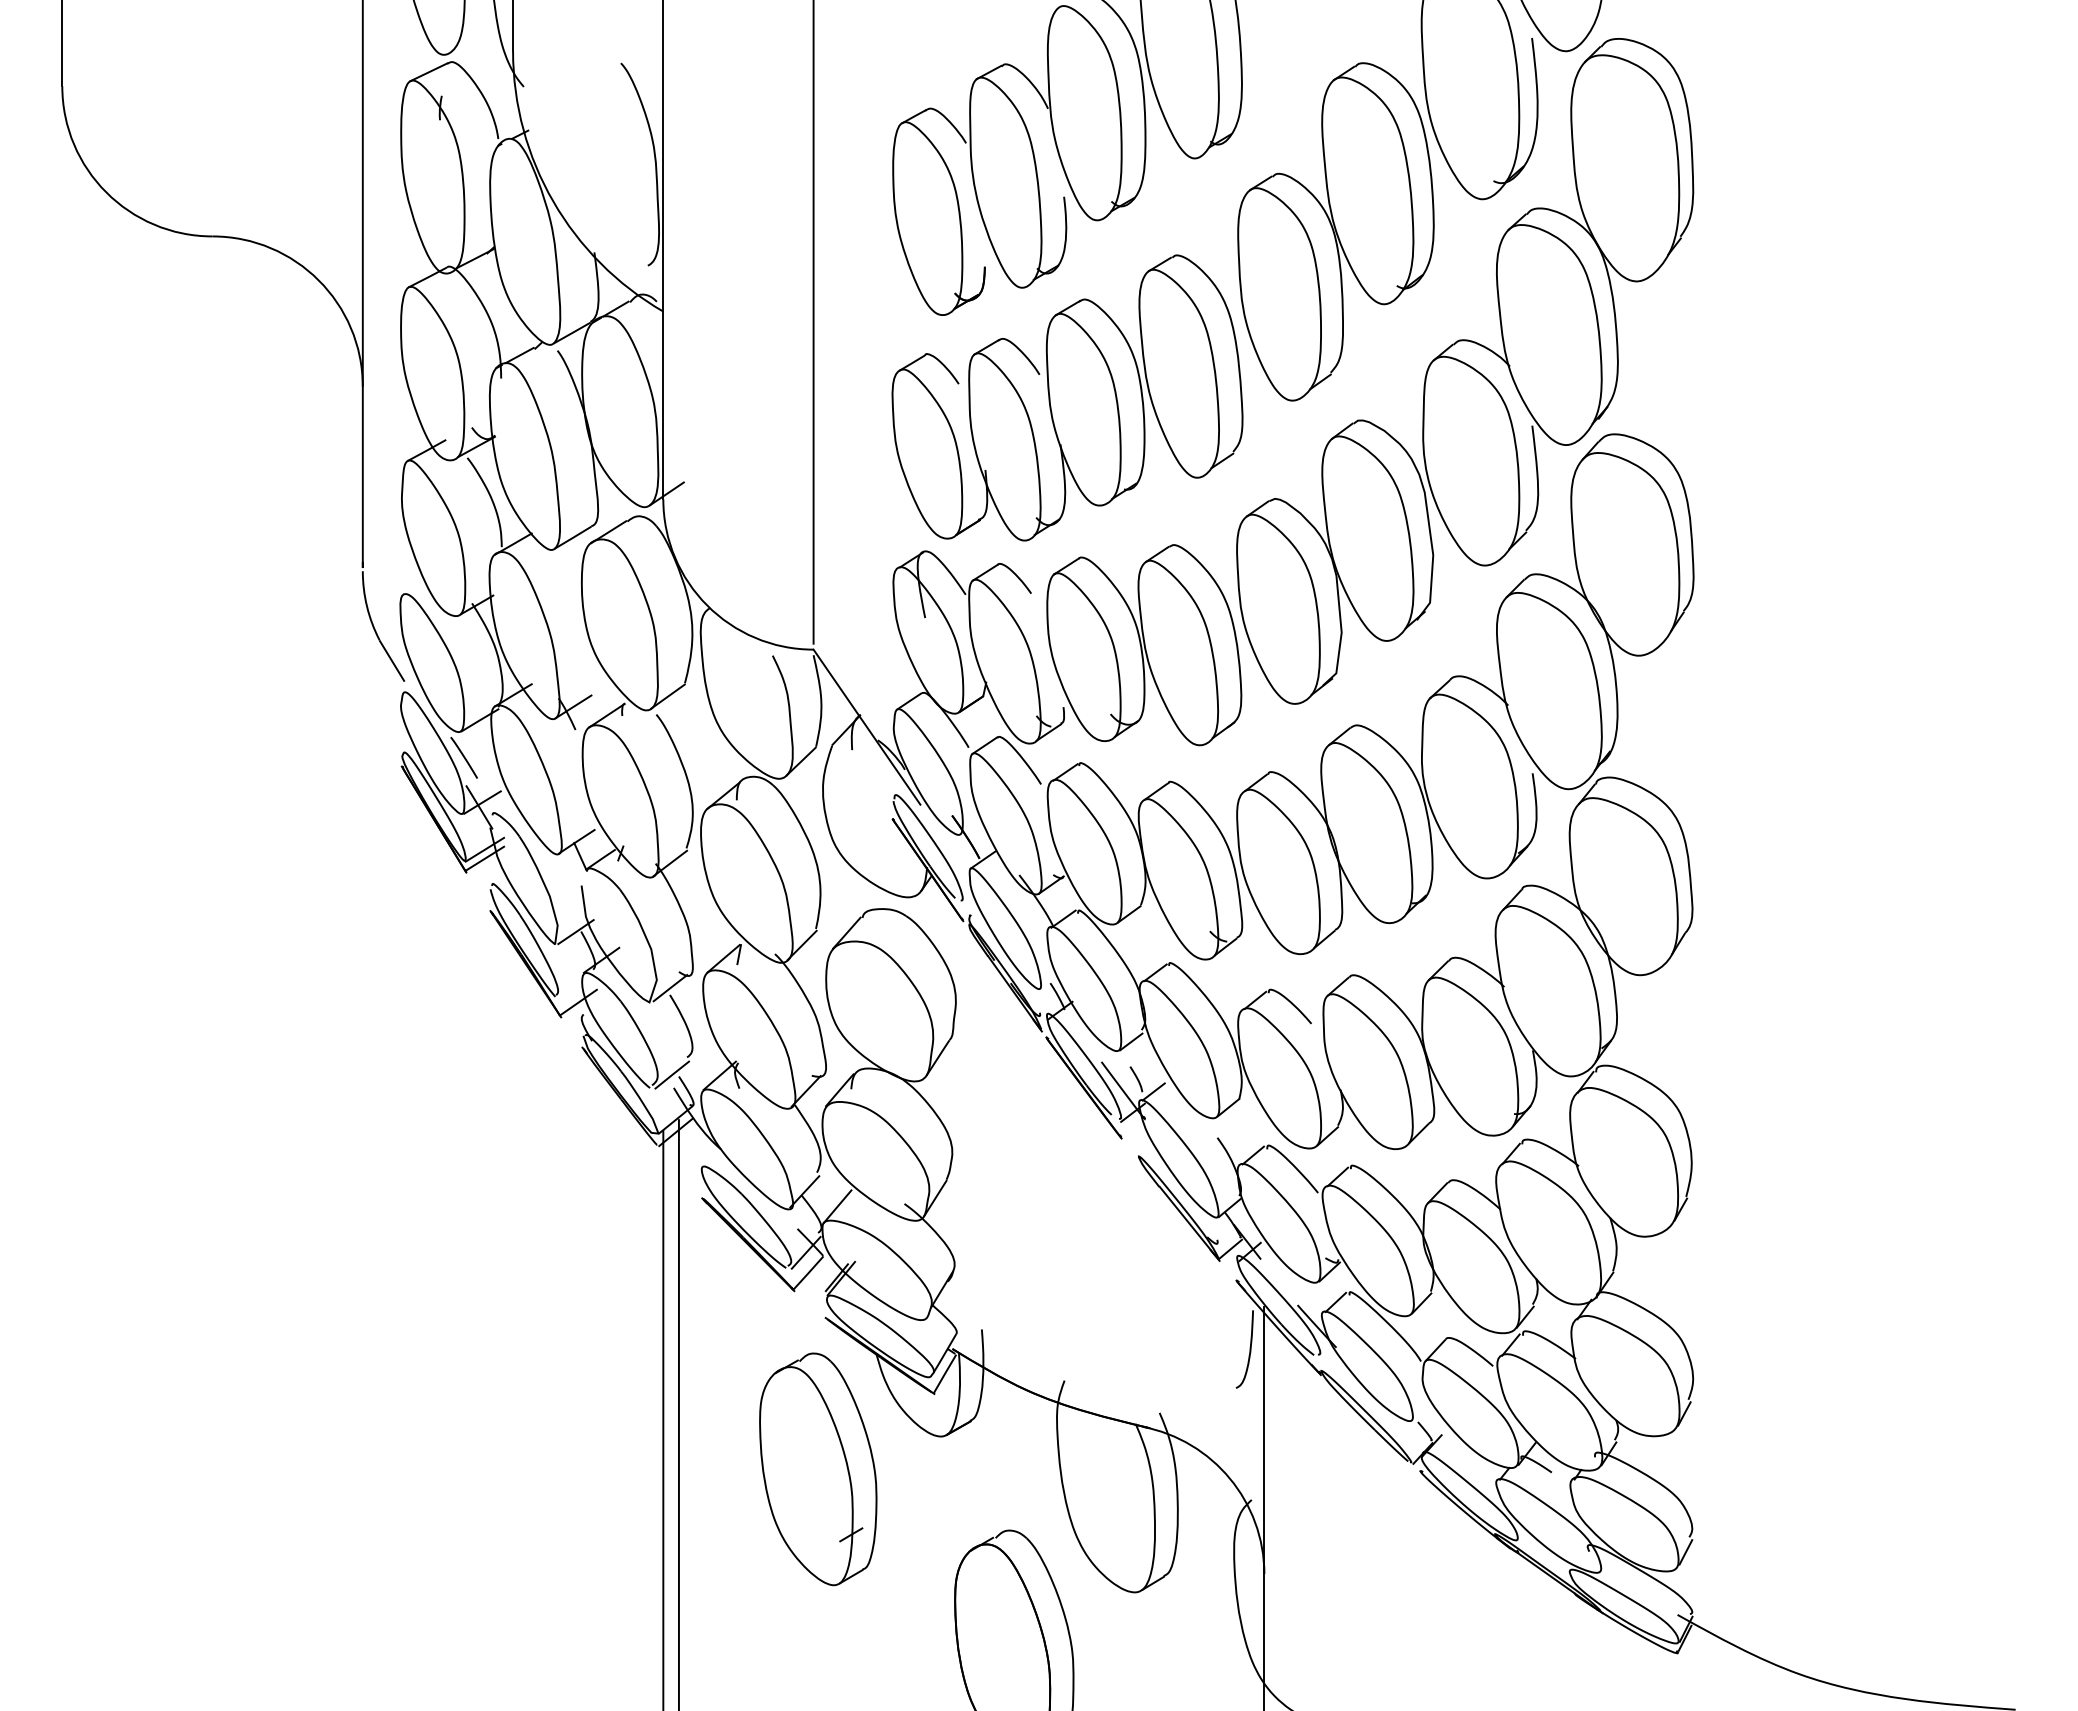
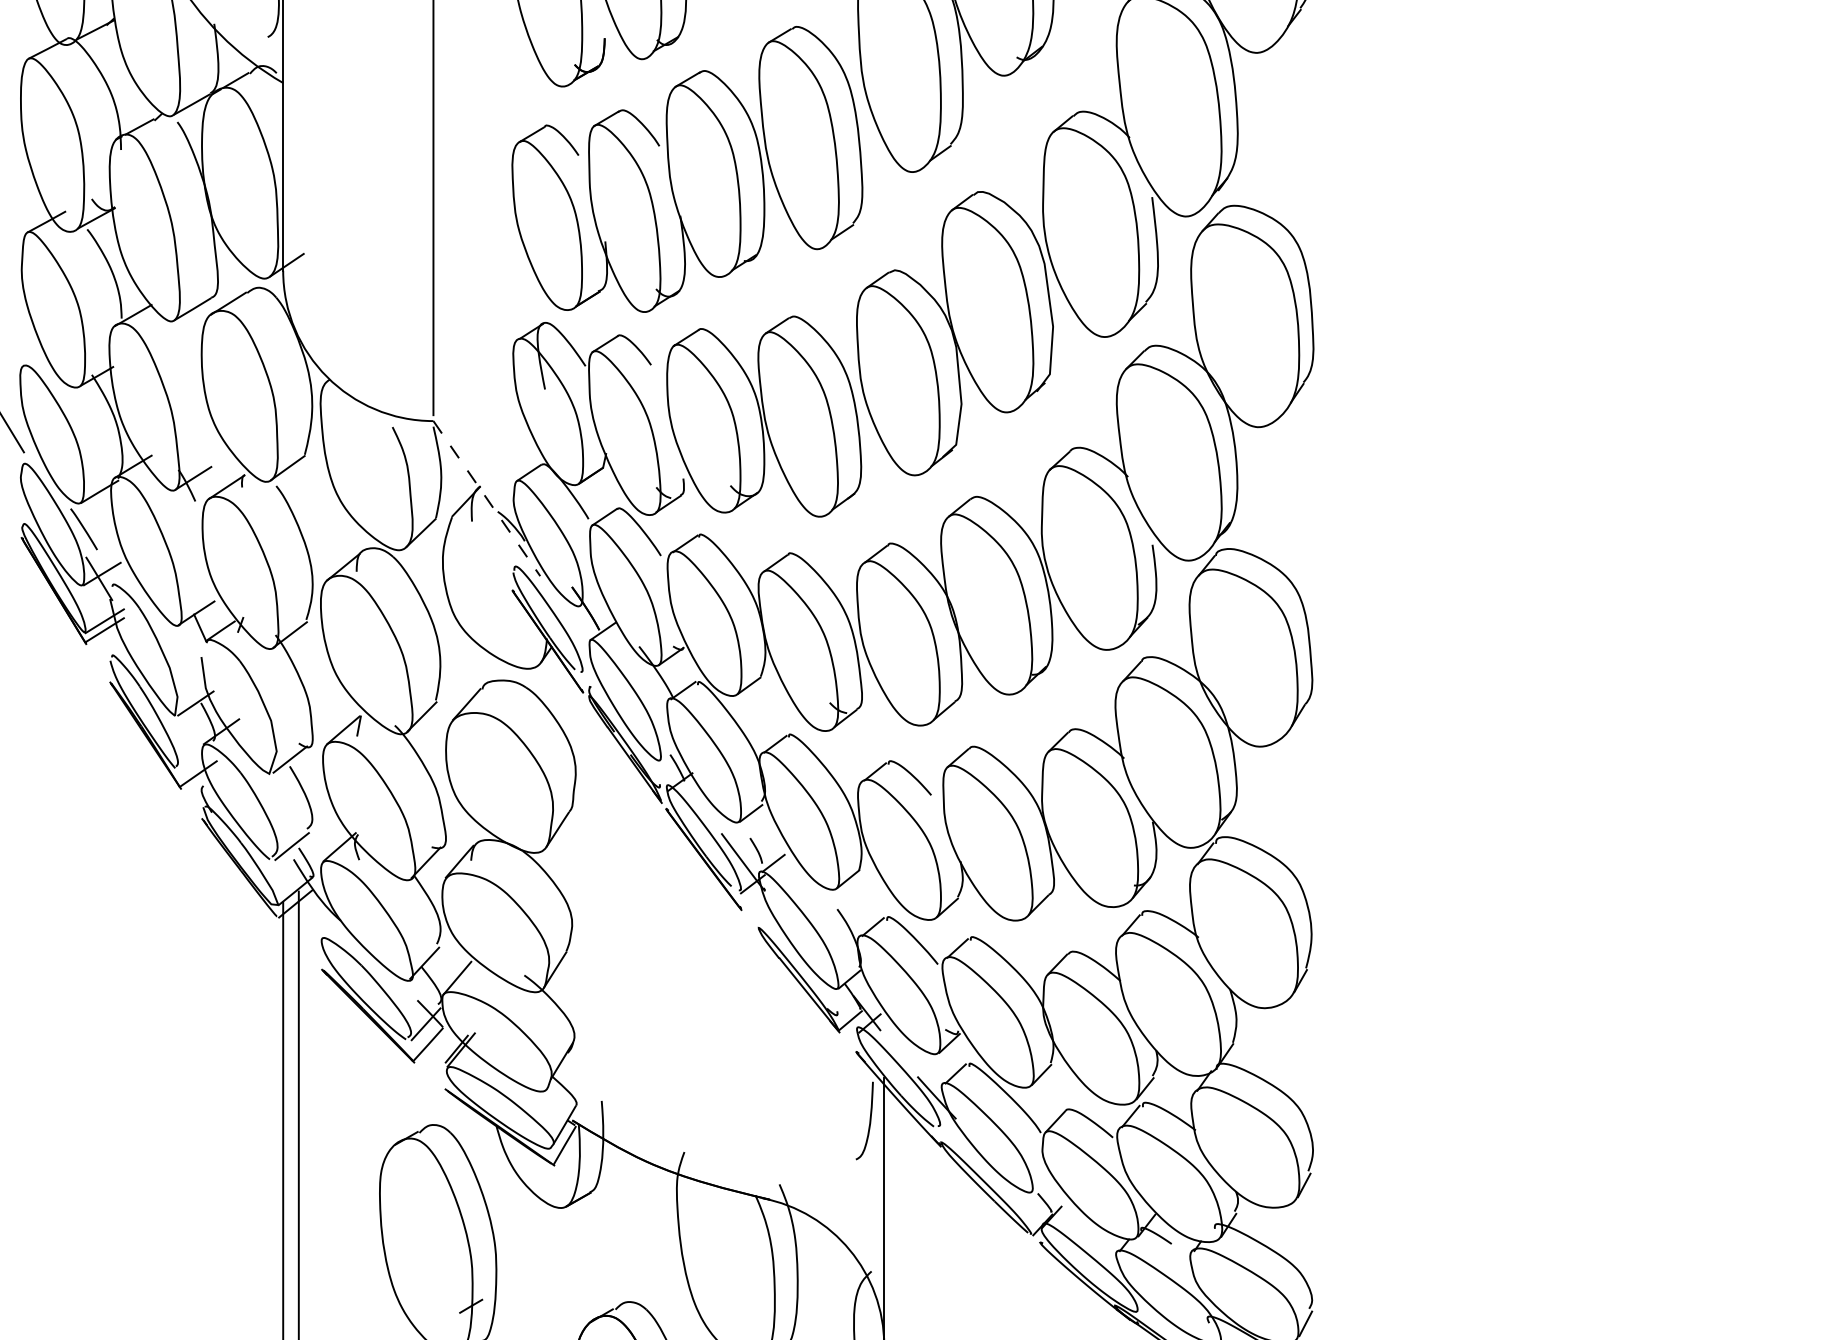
line: (867, 727) -> (487, 498), solid -> dashed

